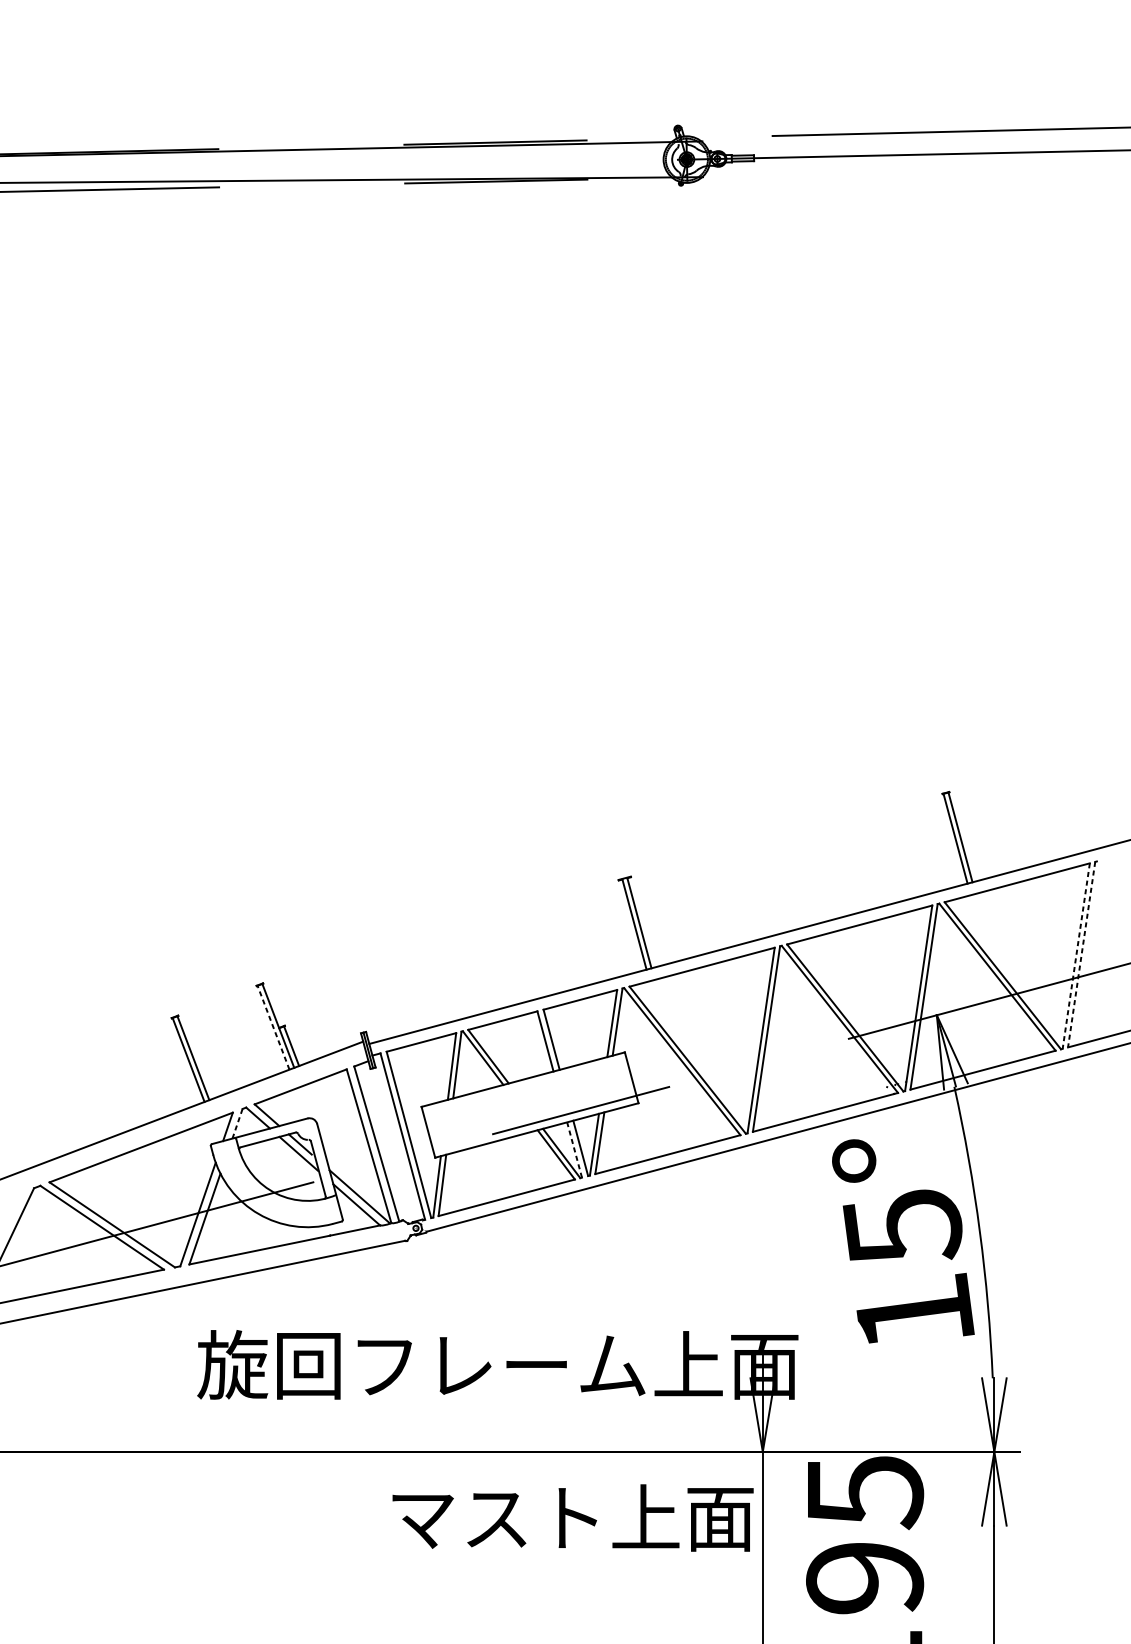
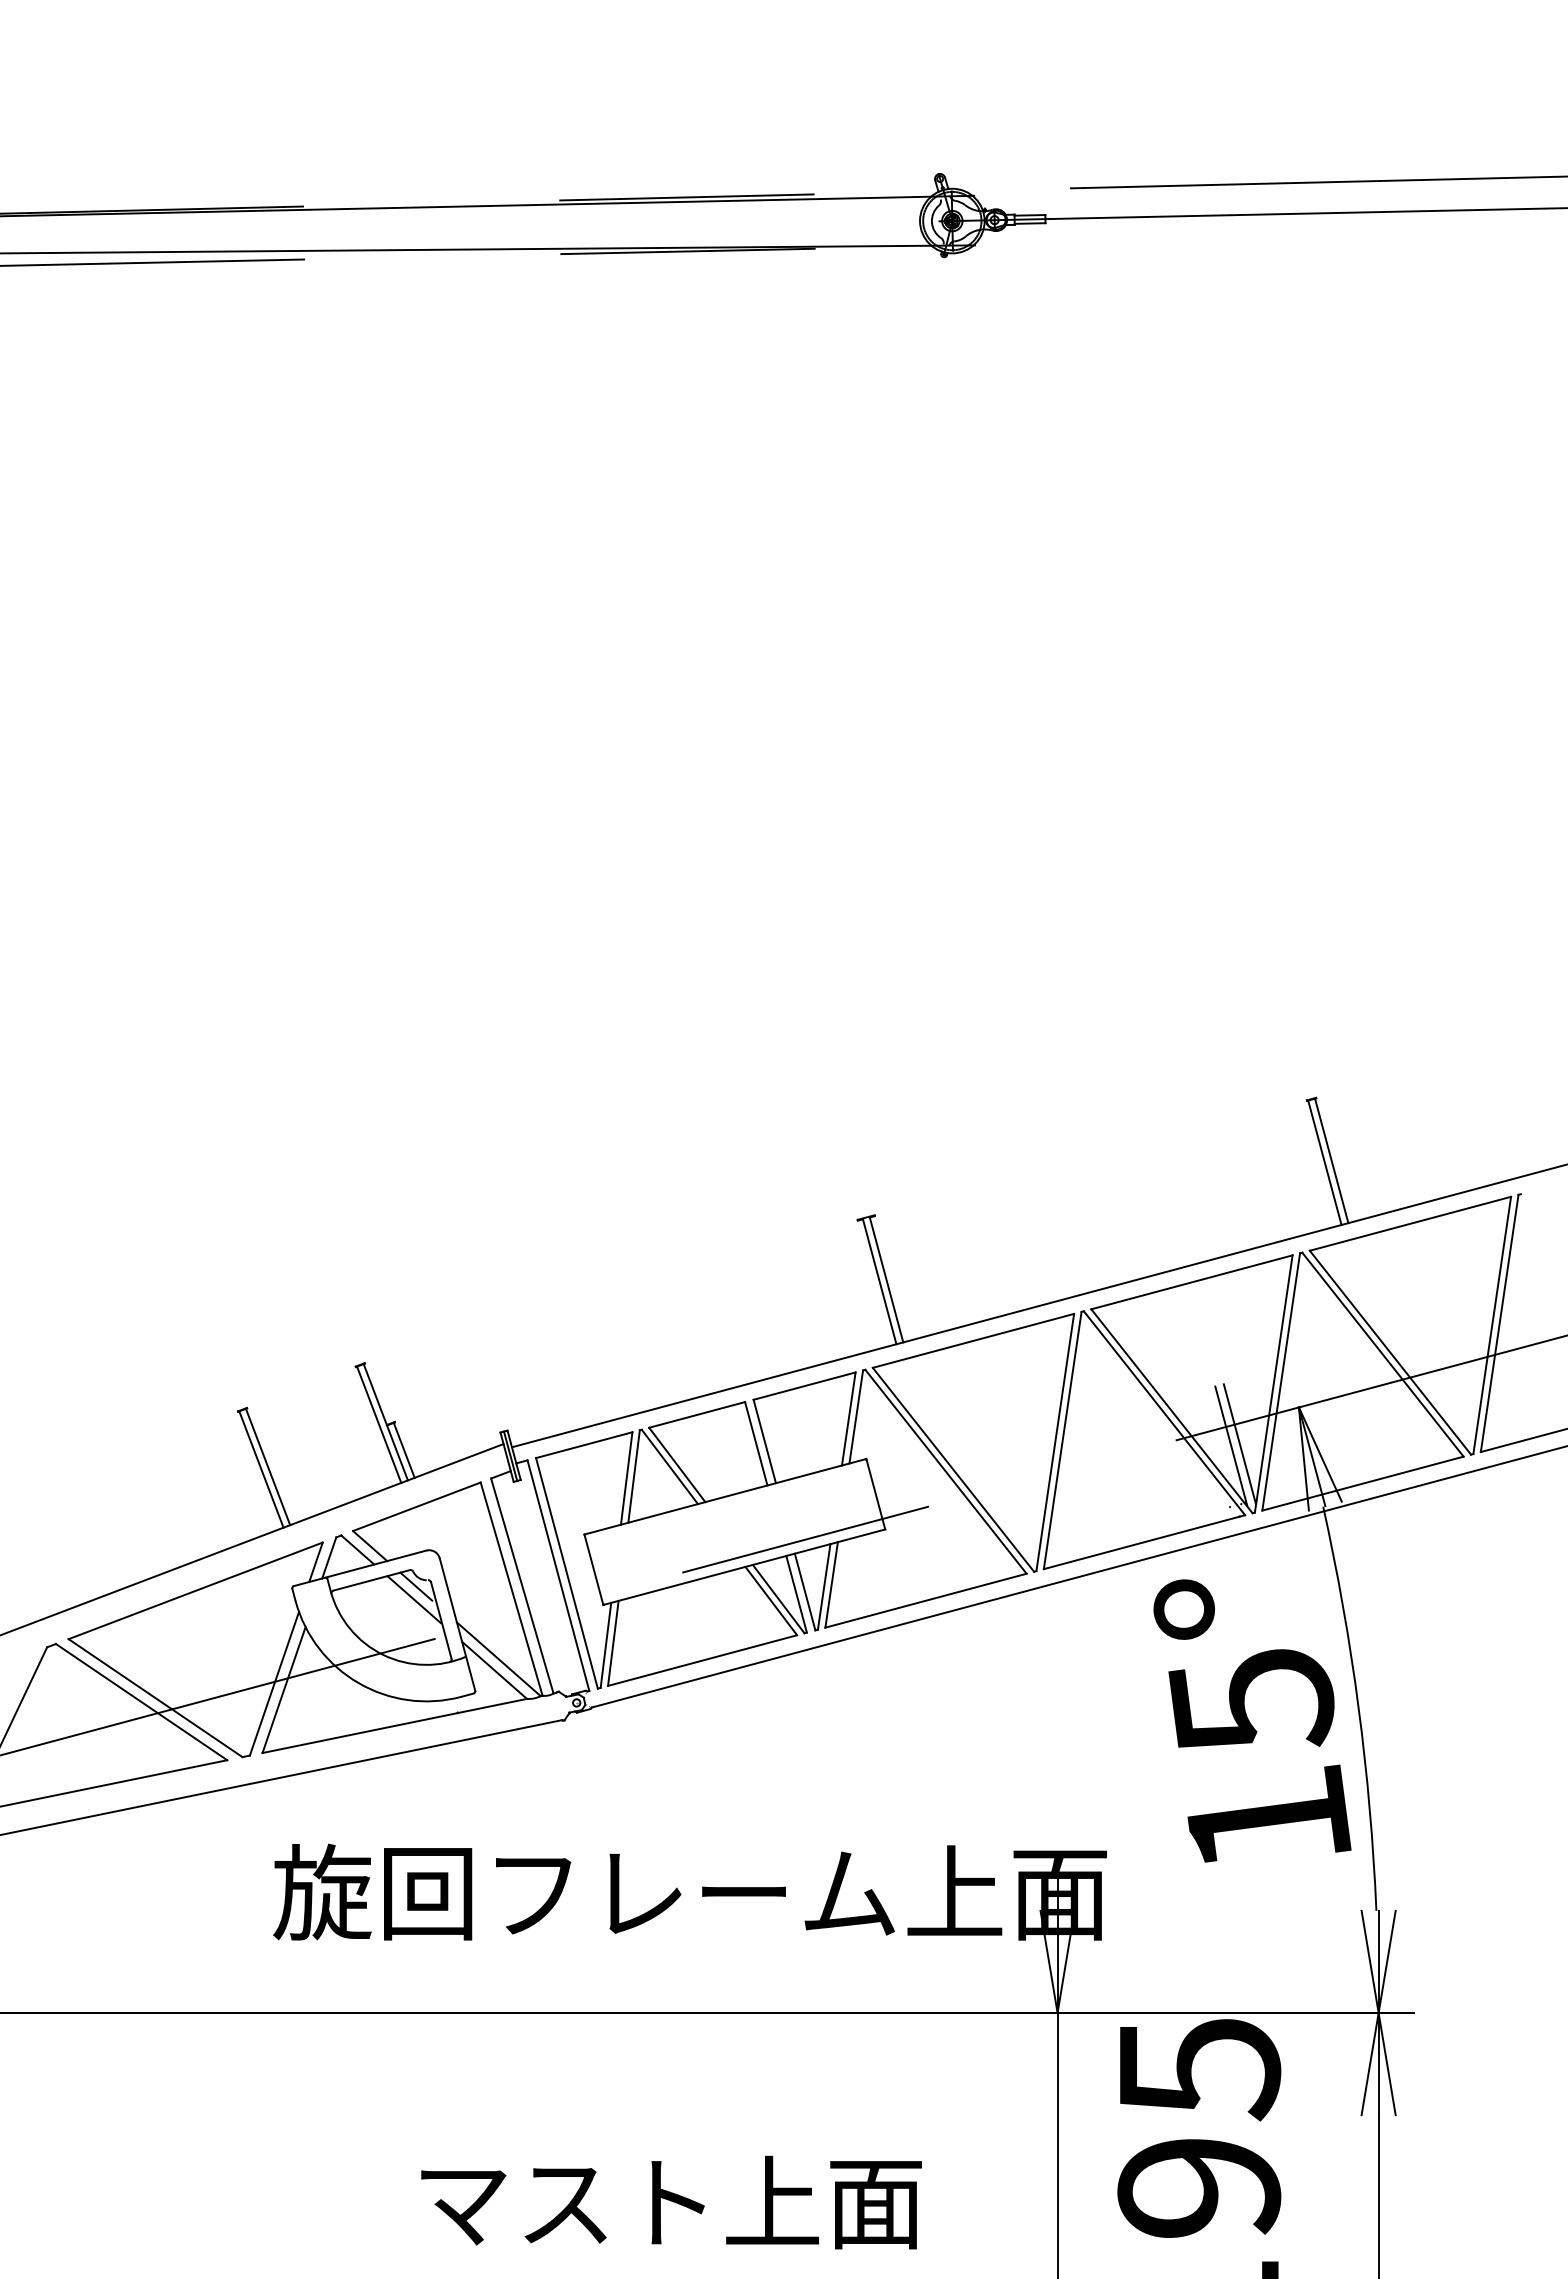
line: (1081, 954) -> (1499, 1323), dashed -> solid
line: (1076, 956) -> (1492, 1325), dashed -> solid
line: (273, 1027) -> (379, 1424), dashed -> solid
line: (894, 1041) -> (1239, 1443), added
line: (888, 1042) -> (1231, 1445), added
line: (237, 1123) -> (329, 1557), dashed -> solid
line: (574, 1150) -> (796, 1594), dashed -> solid
text: (573, 1517) -> (671, 2202), moved

